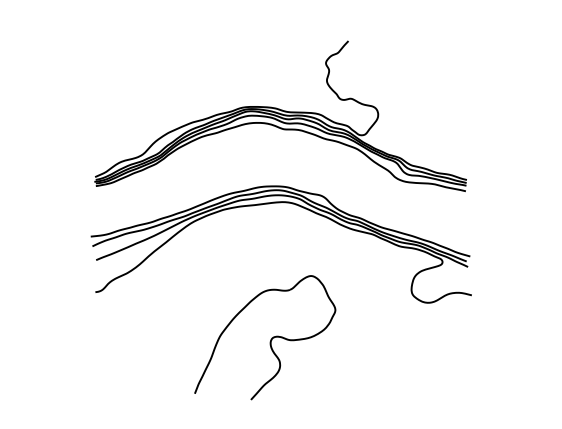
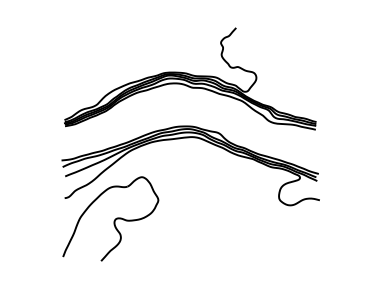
part: (264, 336) -> (110, 218), moved

